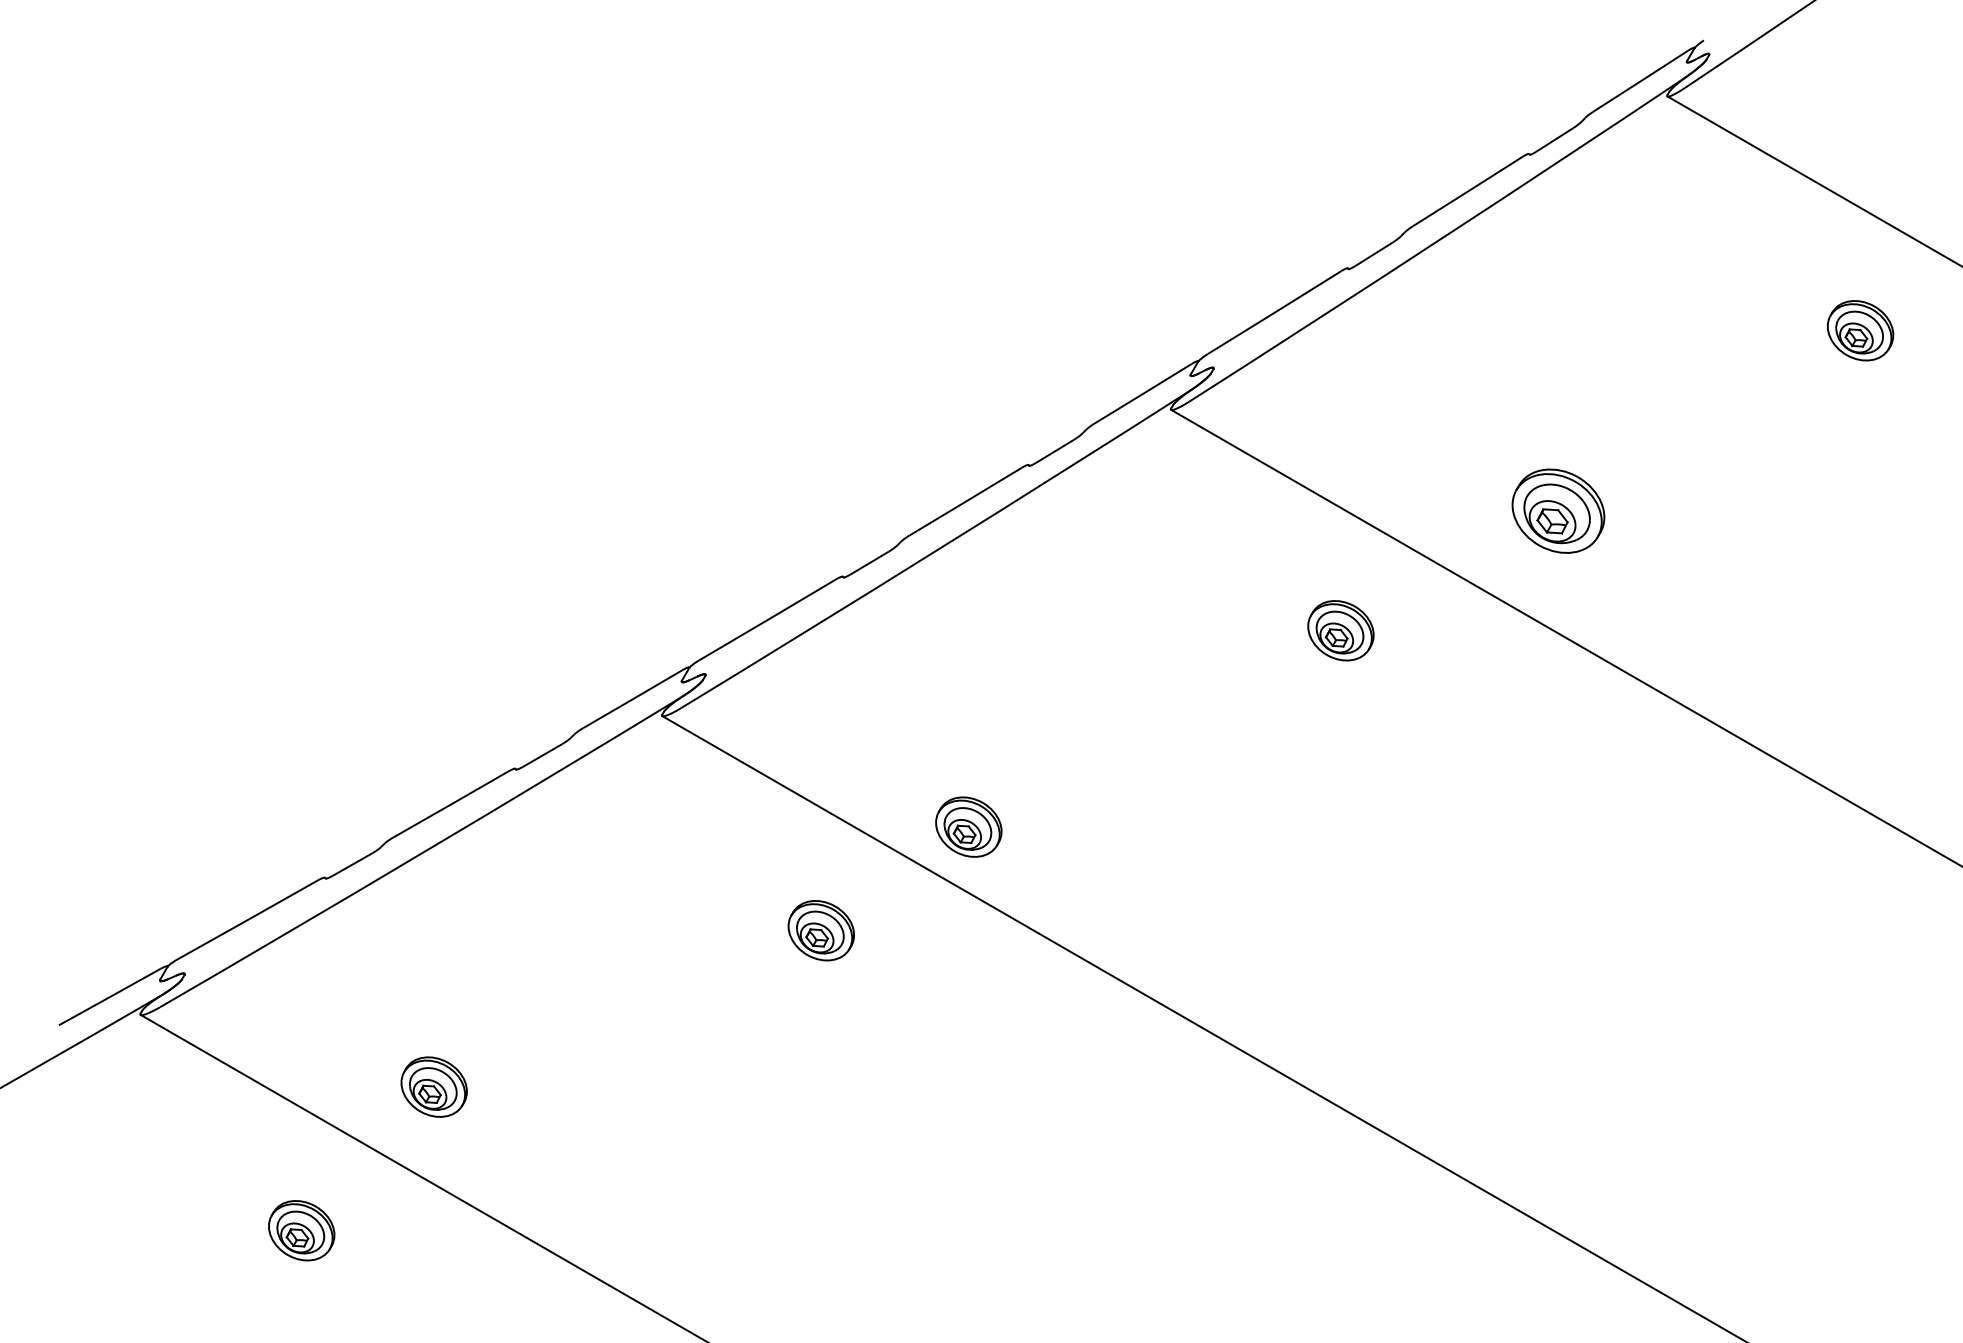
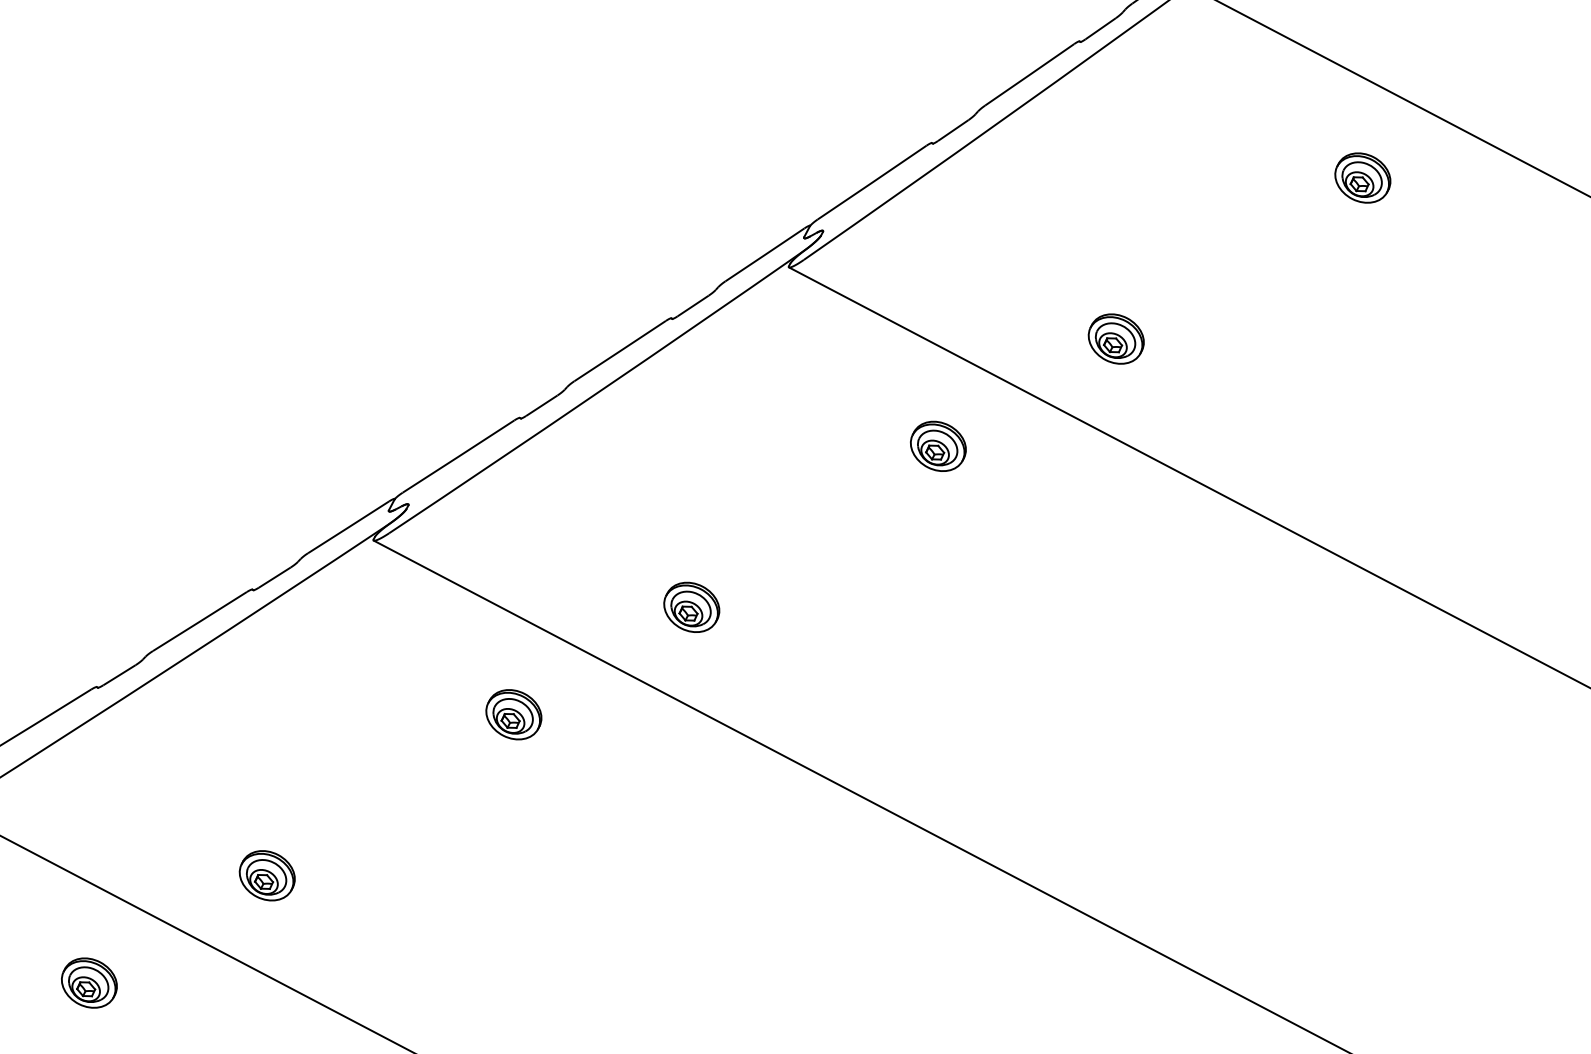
part: (1558, 510) -> (1116, 338), size x0.71
part: (968, 826) -> (691, 606), moved
part: (433, 1086) -> (266, 875), moved

